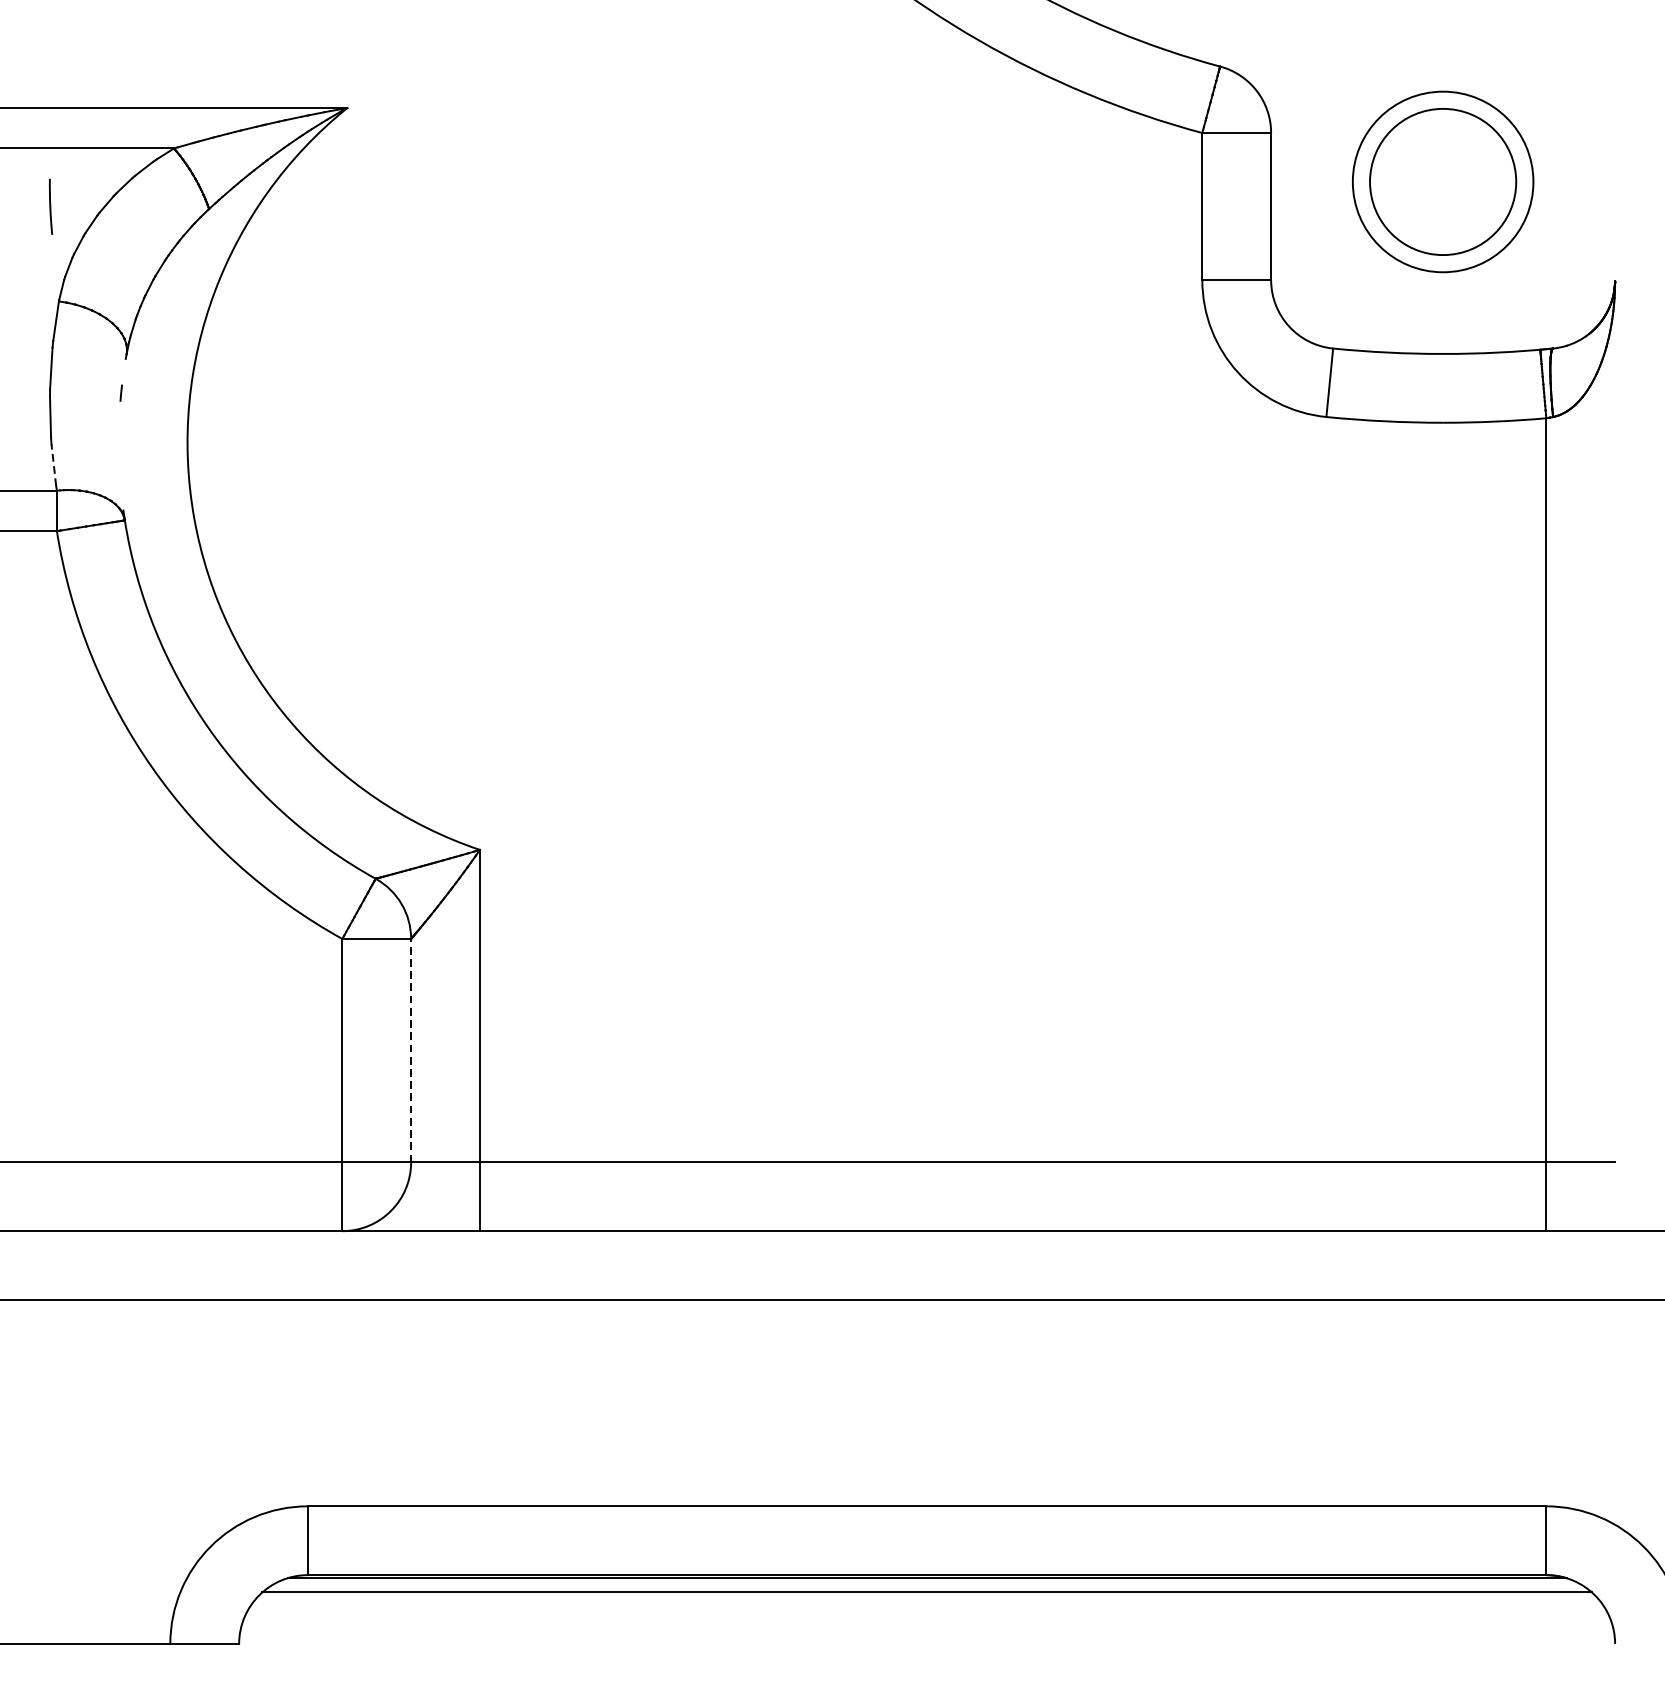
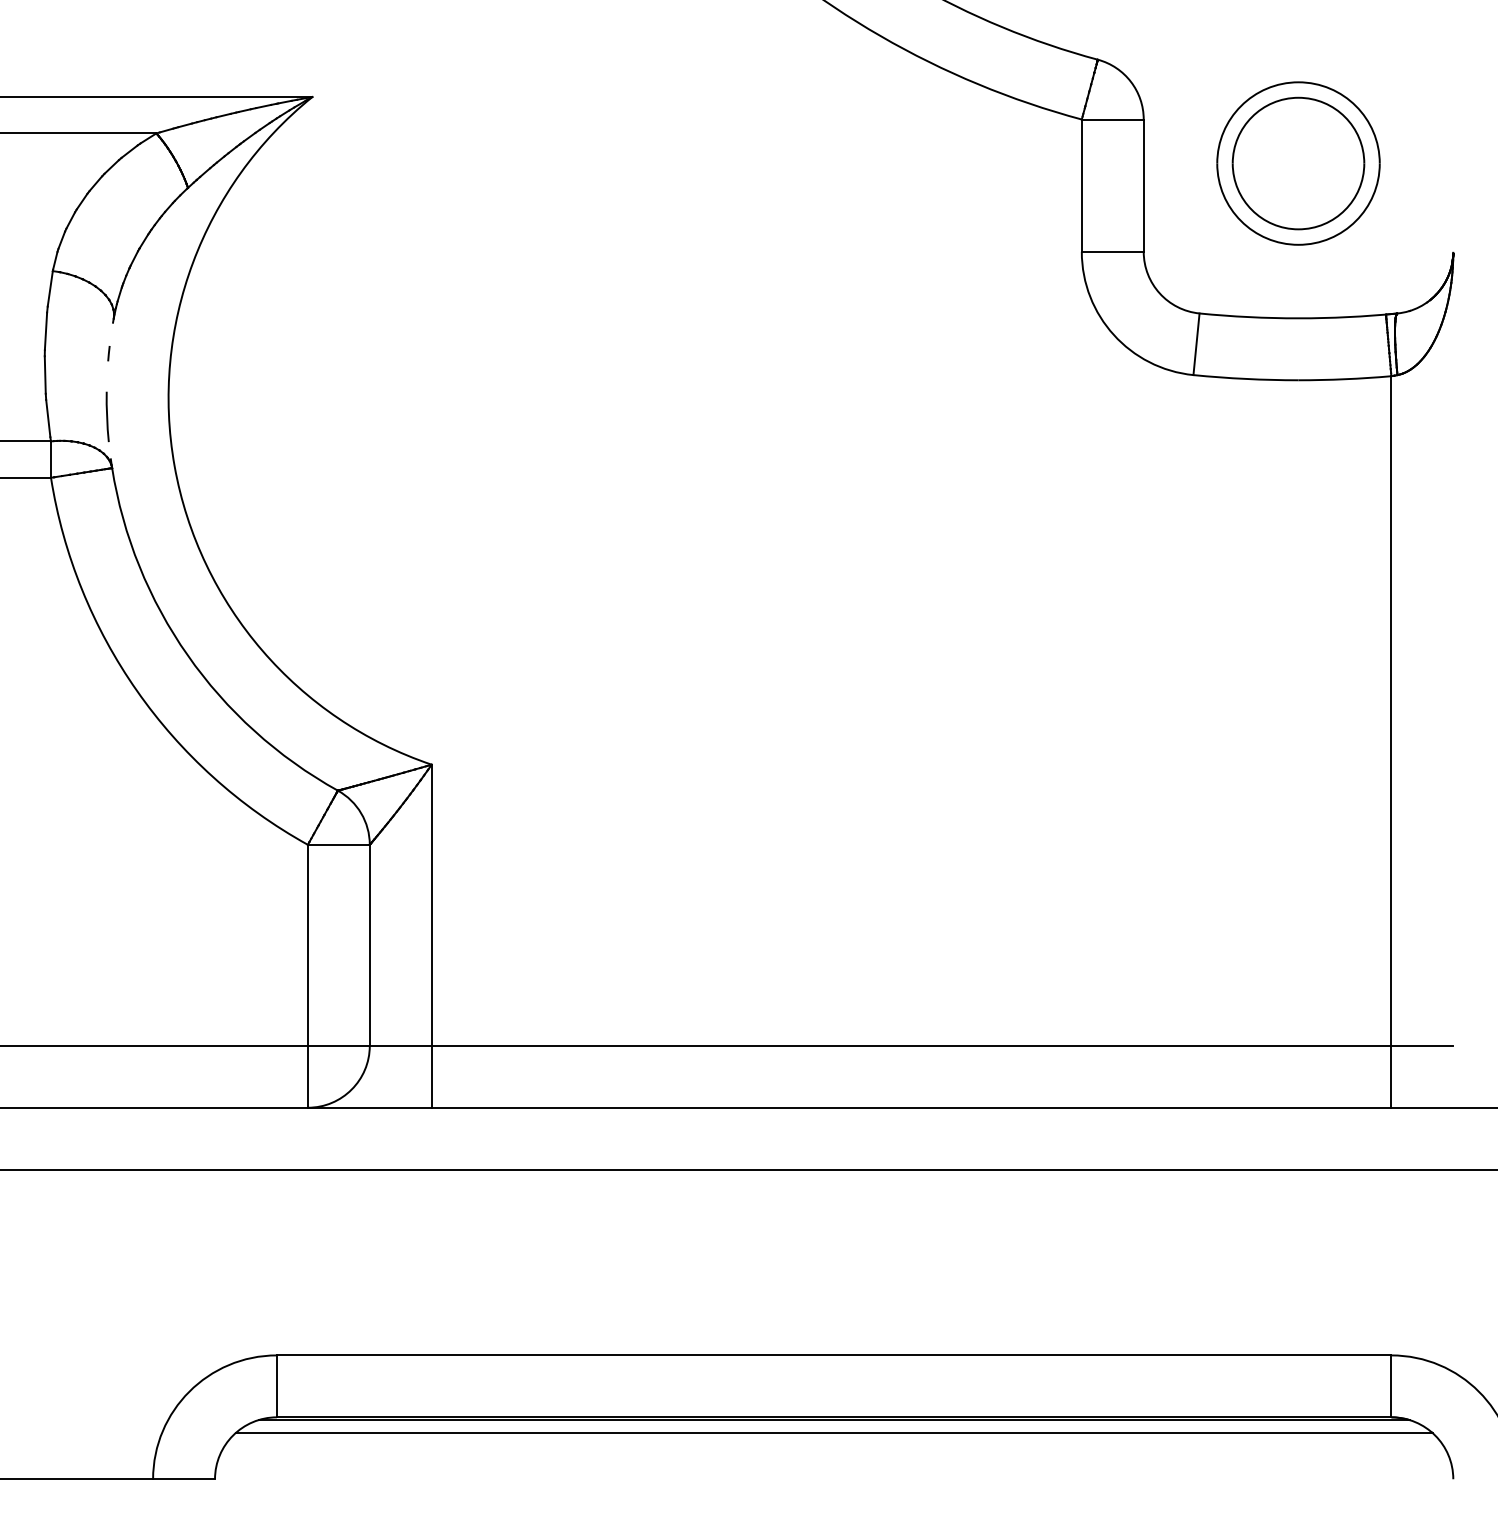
line: (50, 206) -> (107, 416), moved
line: (54, 465) -> (48, 418), dashed -> solid
line: (410, 1050) -> (369, 945), dashed -> solid

